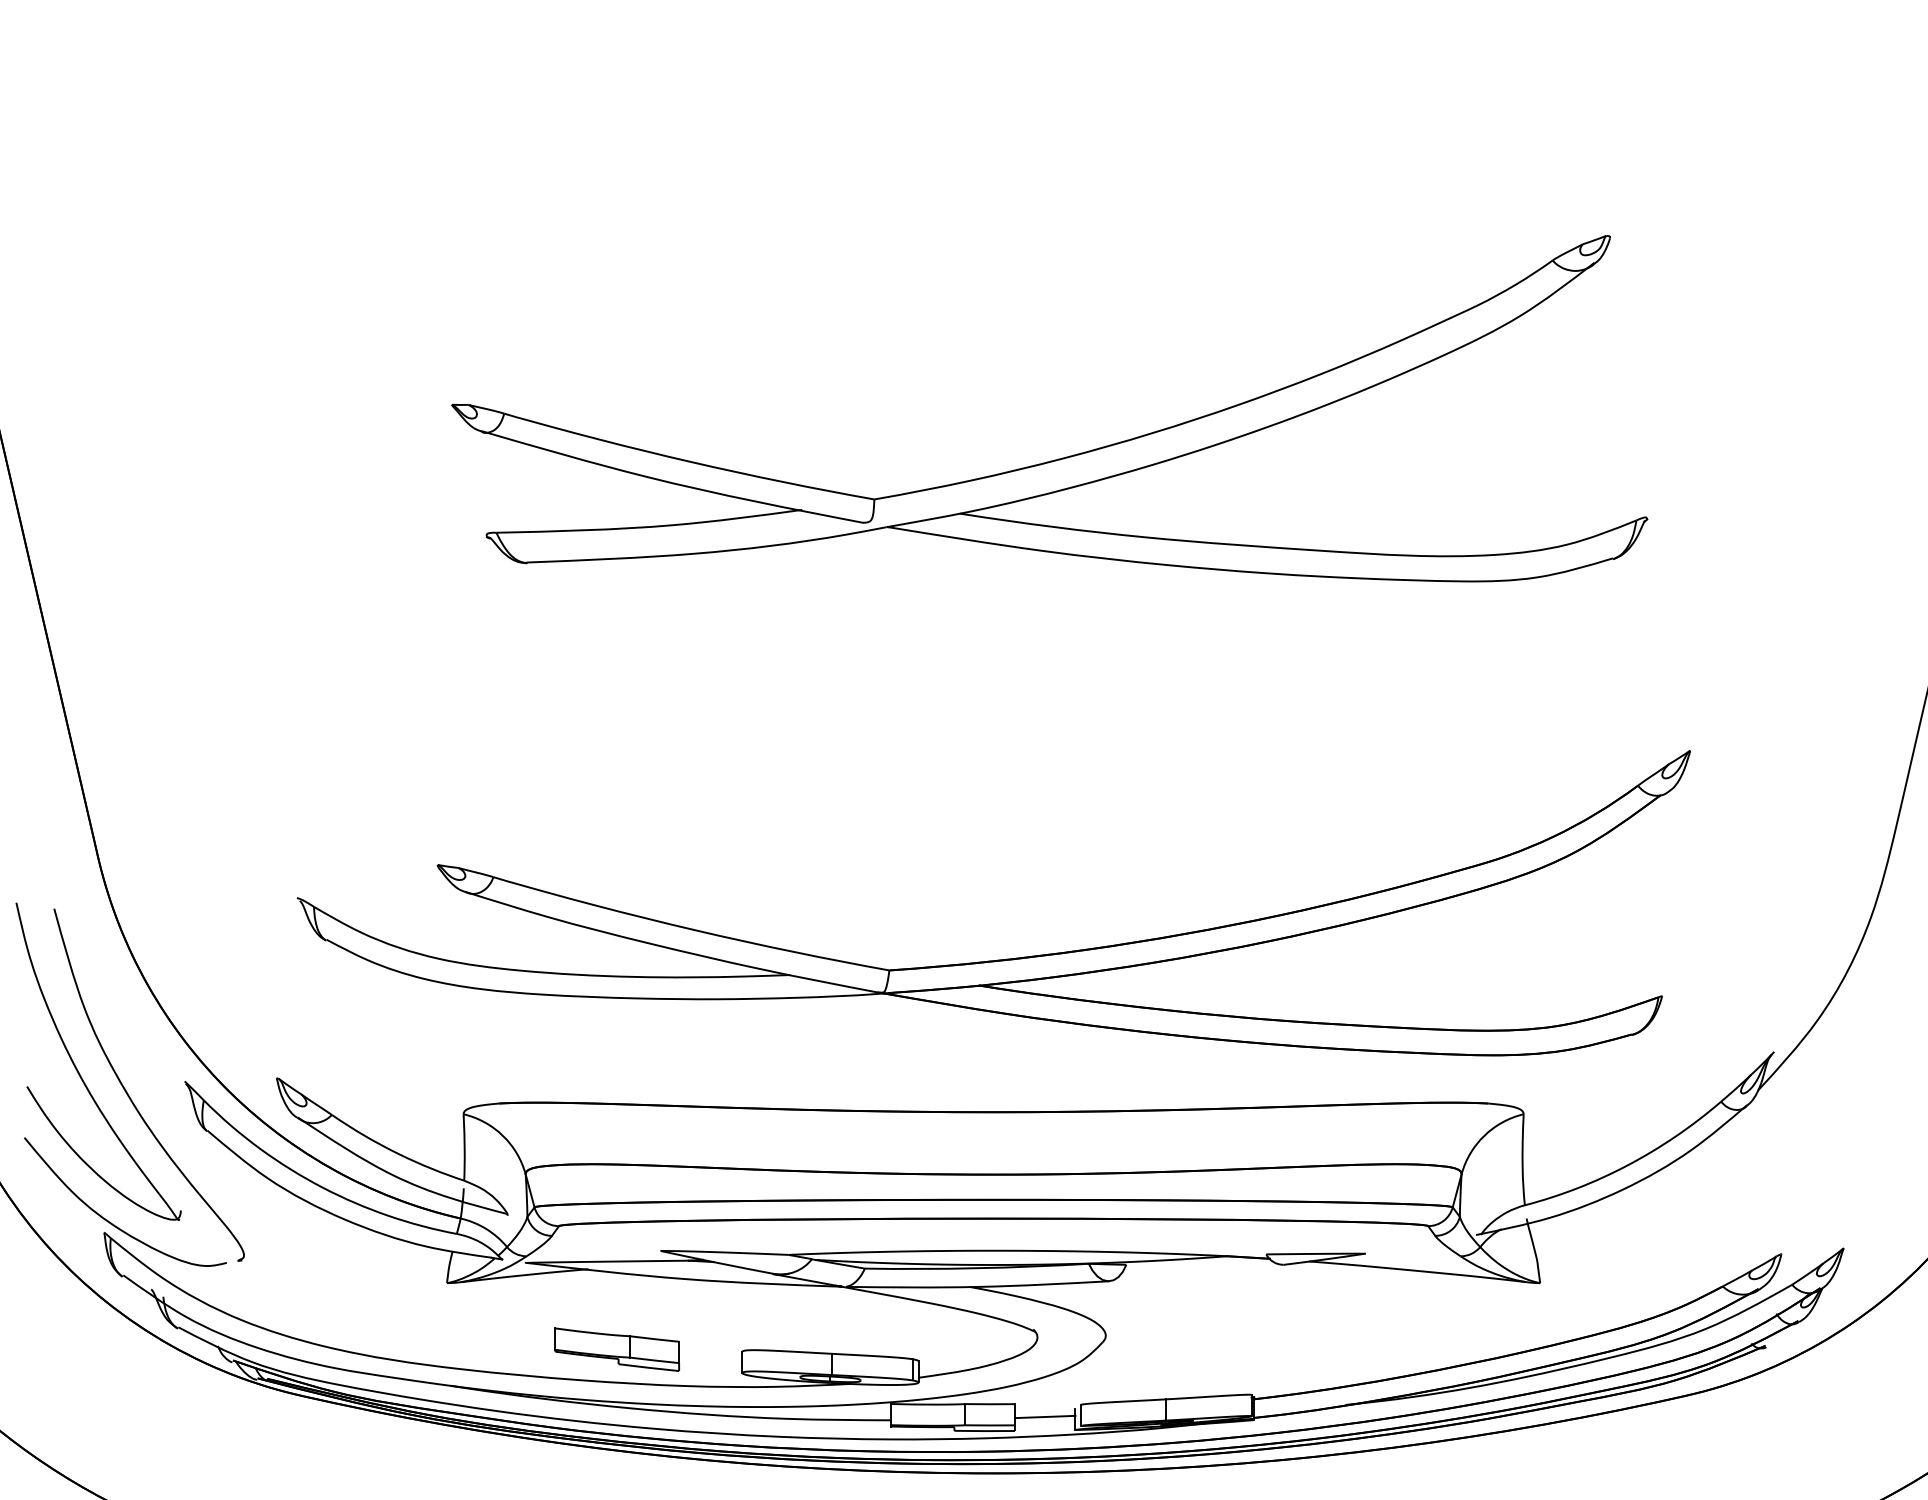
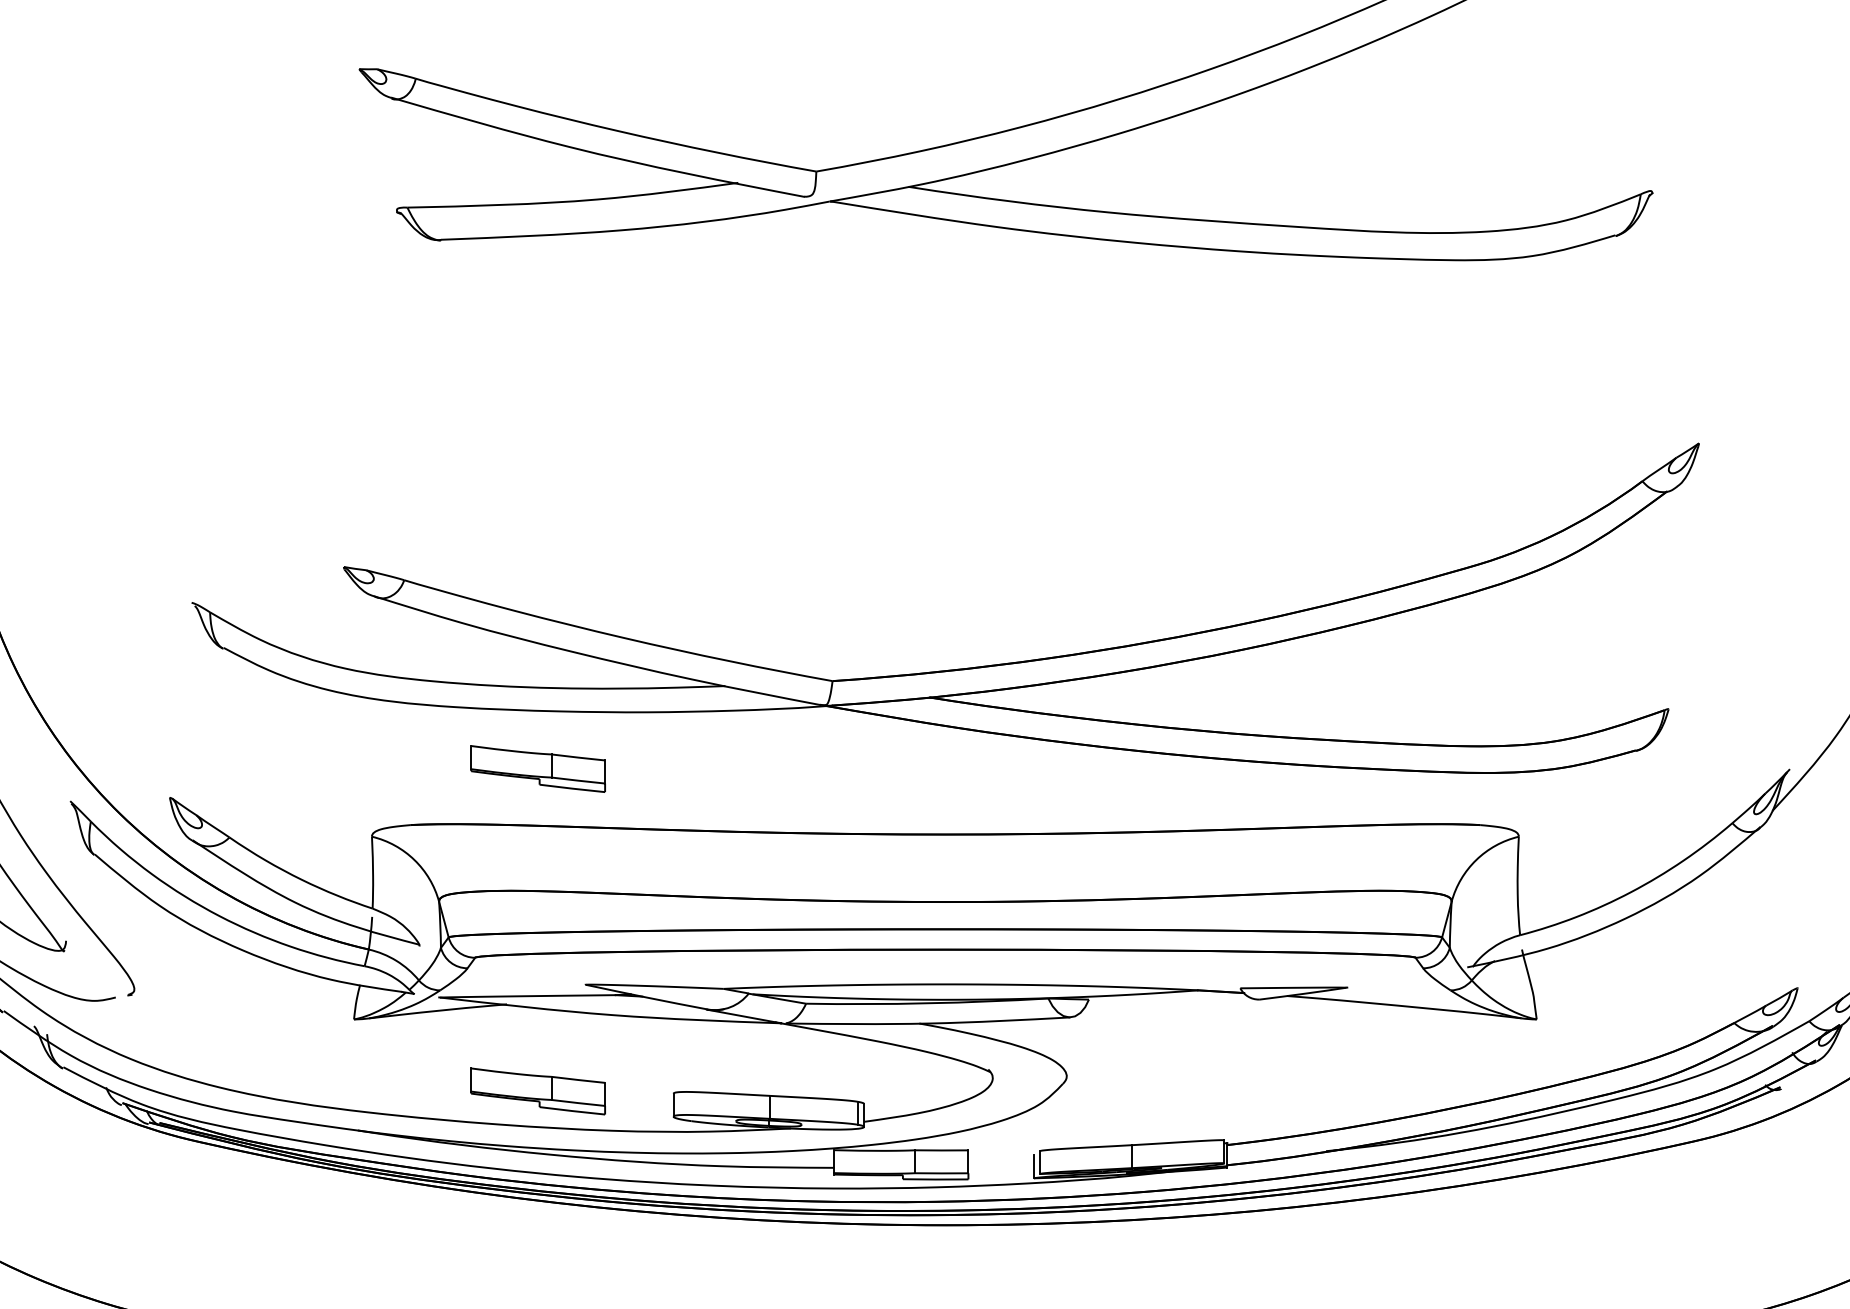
part: (616, 1051) -> (537, 768), added
line: (1044, 1416) -> (1000, 1163), removed

